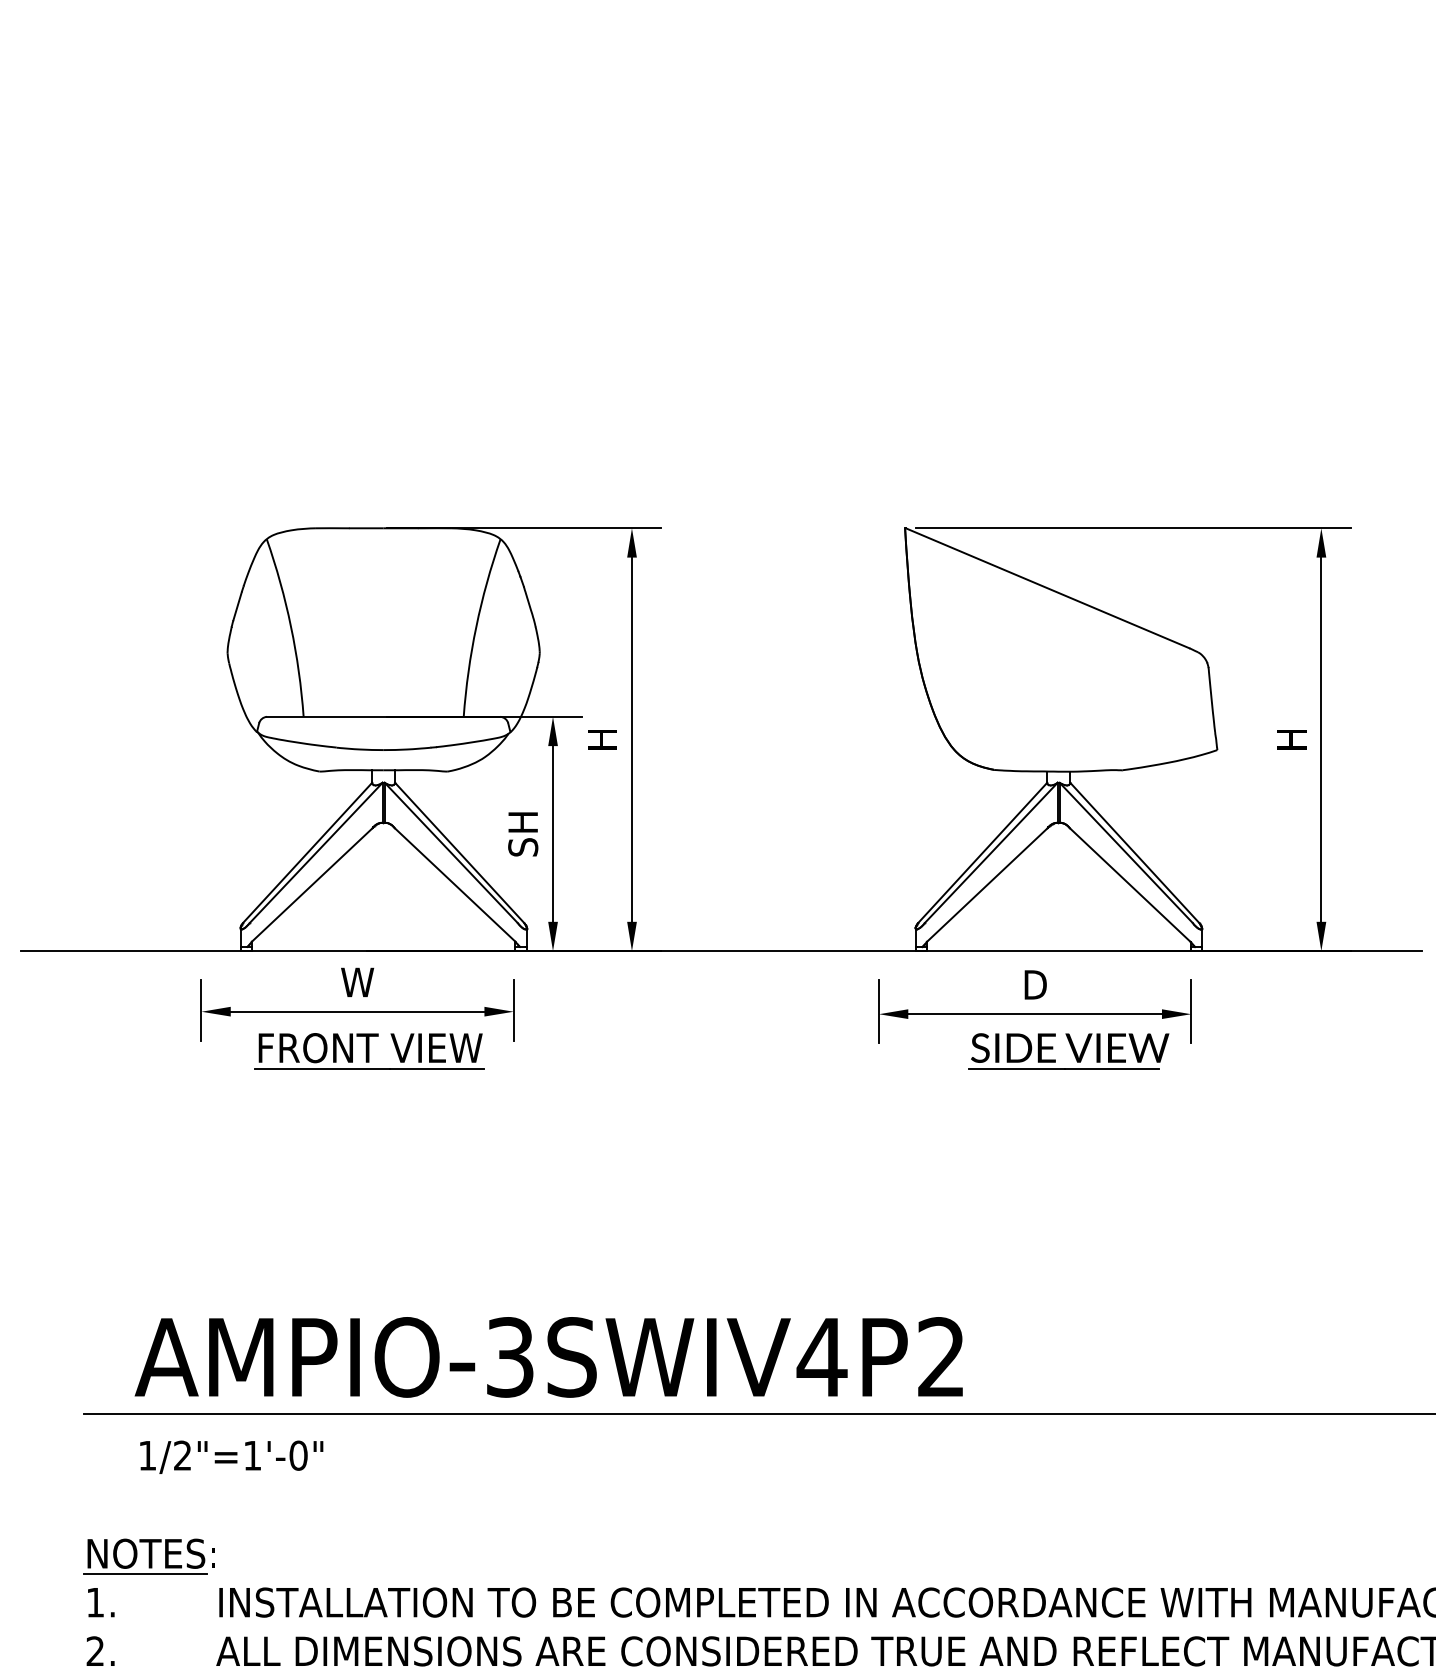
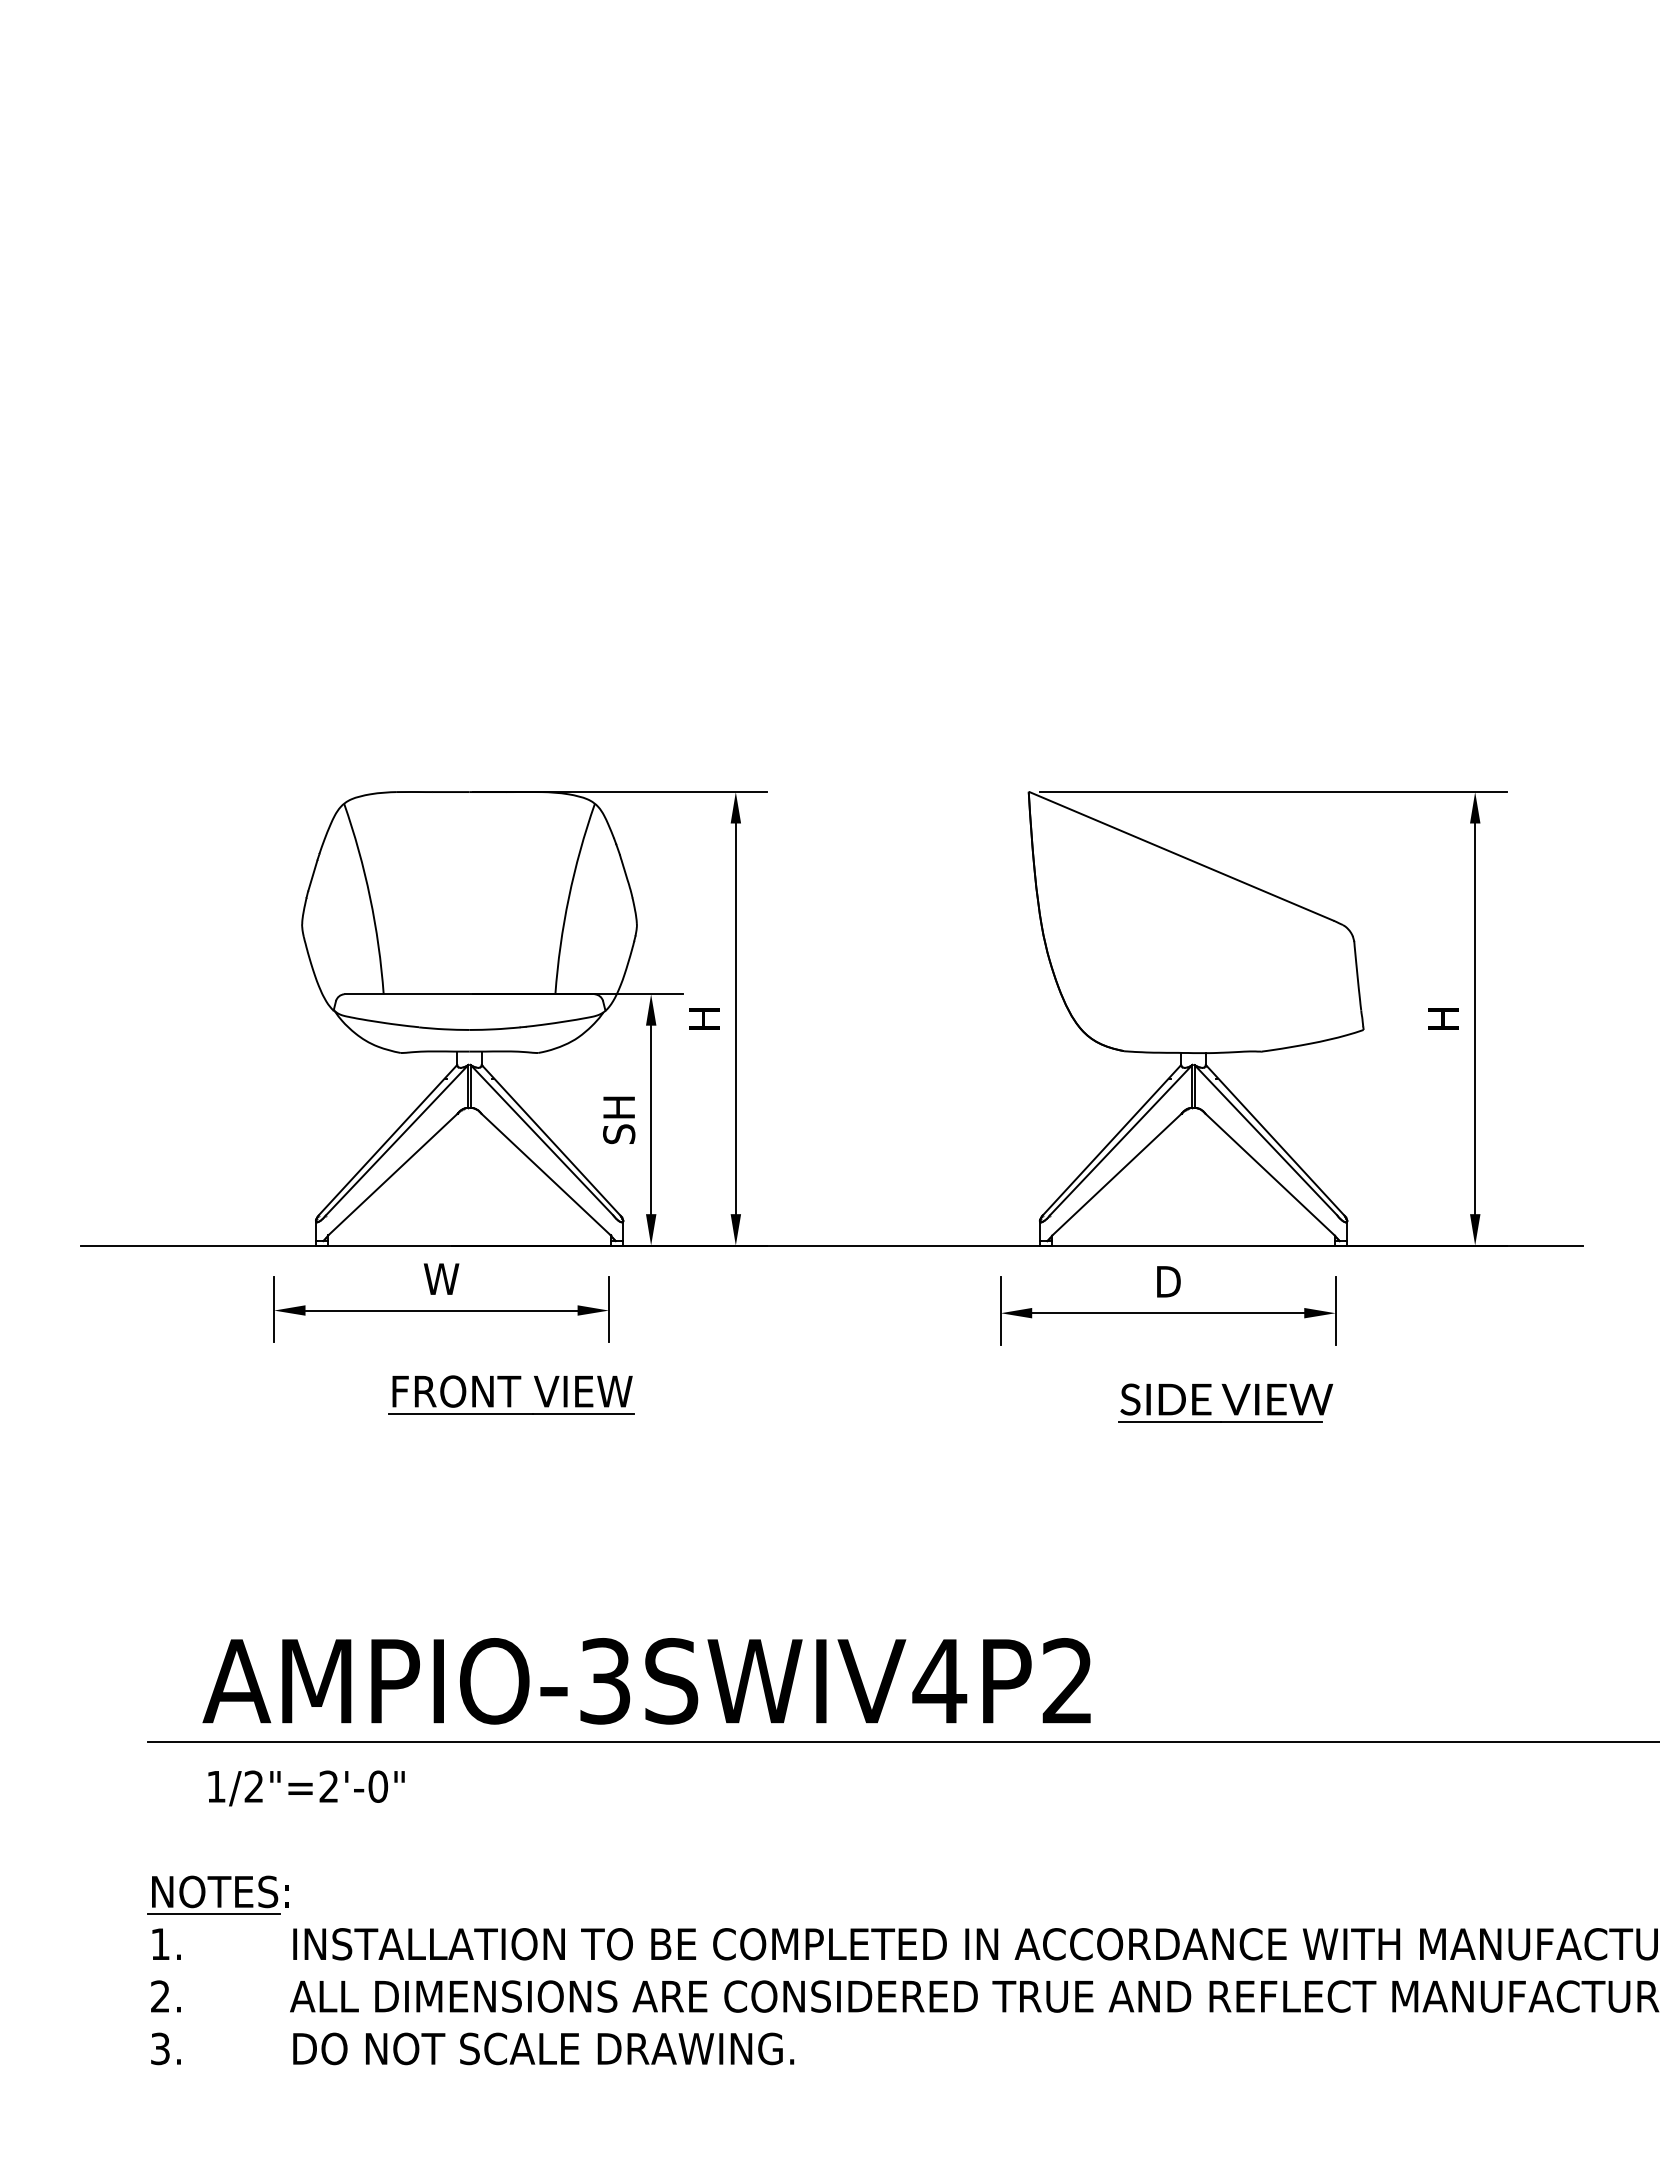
part: (369, 1050) -> (511, 1394), moved
part: (1068, 1050) -> (1225, 1402), moved
text: (252, 1455) -> (328, 1786), 1/2"=1'-0" -> 1/2"=2'-0"

